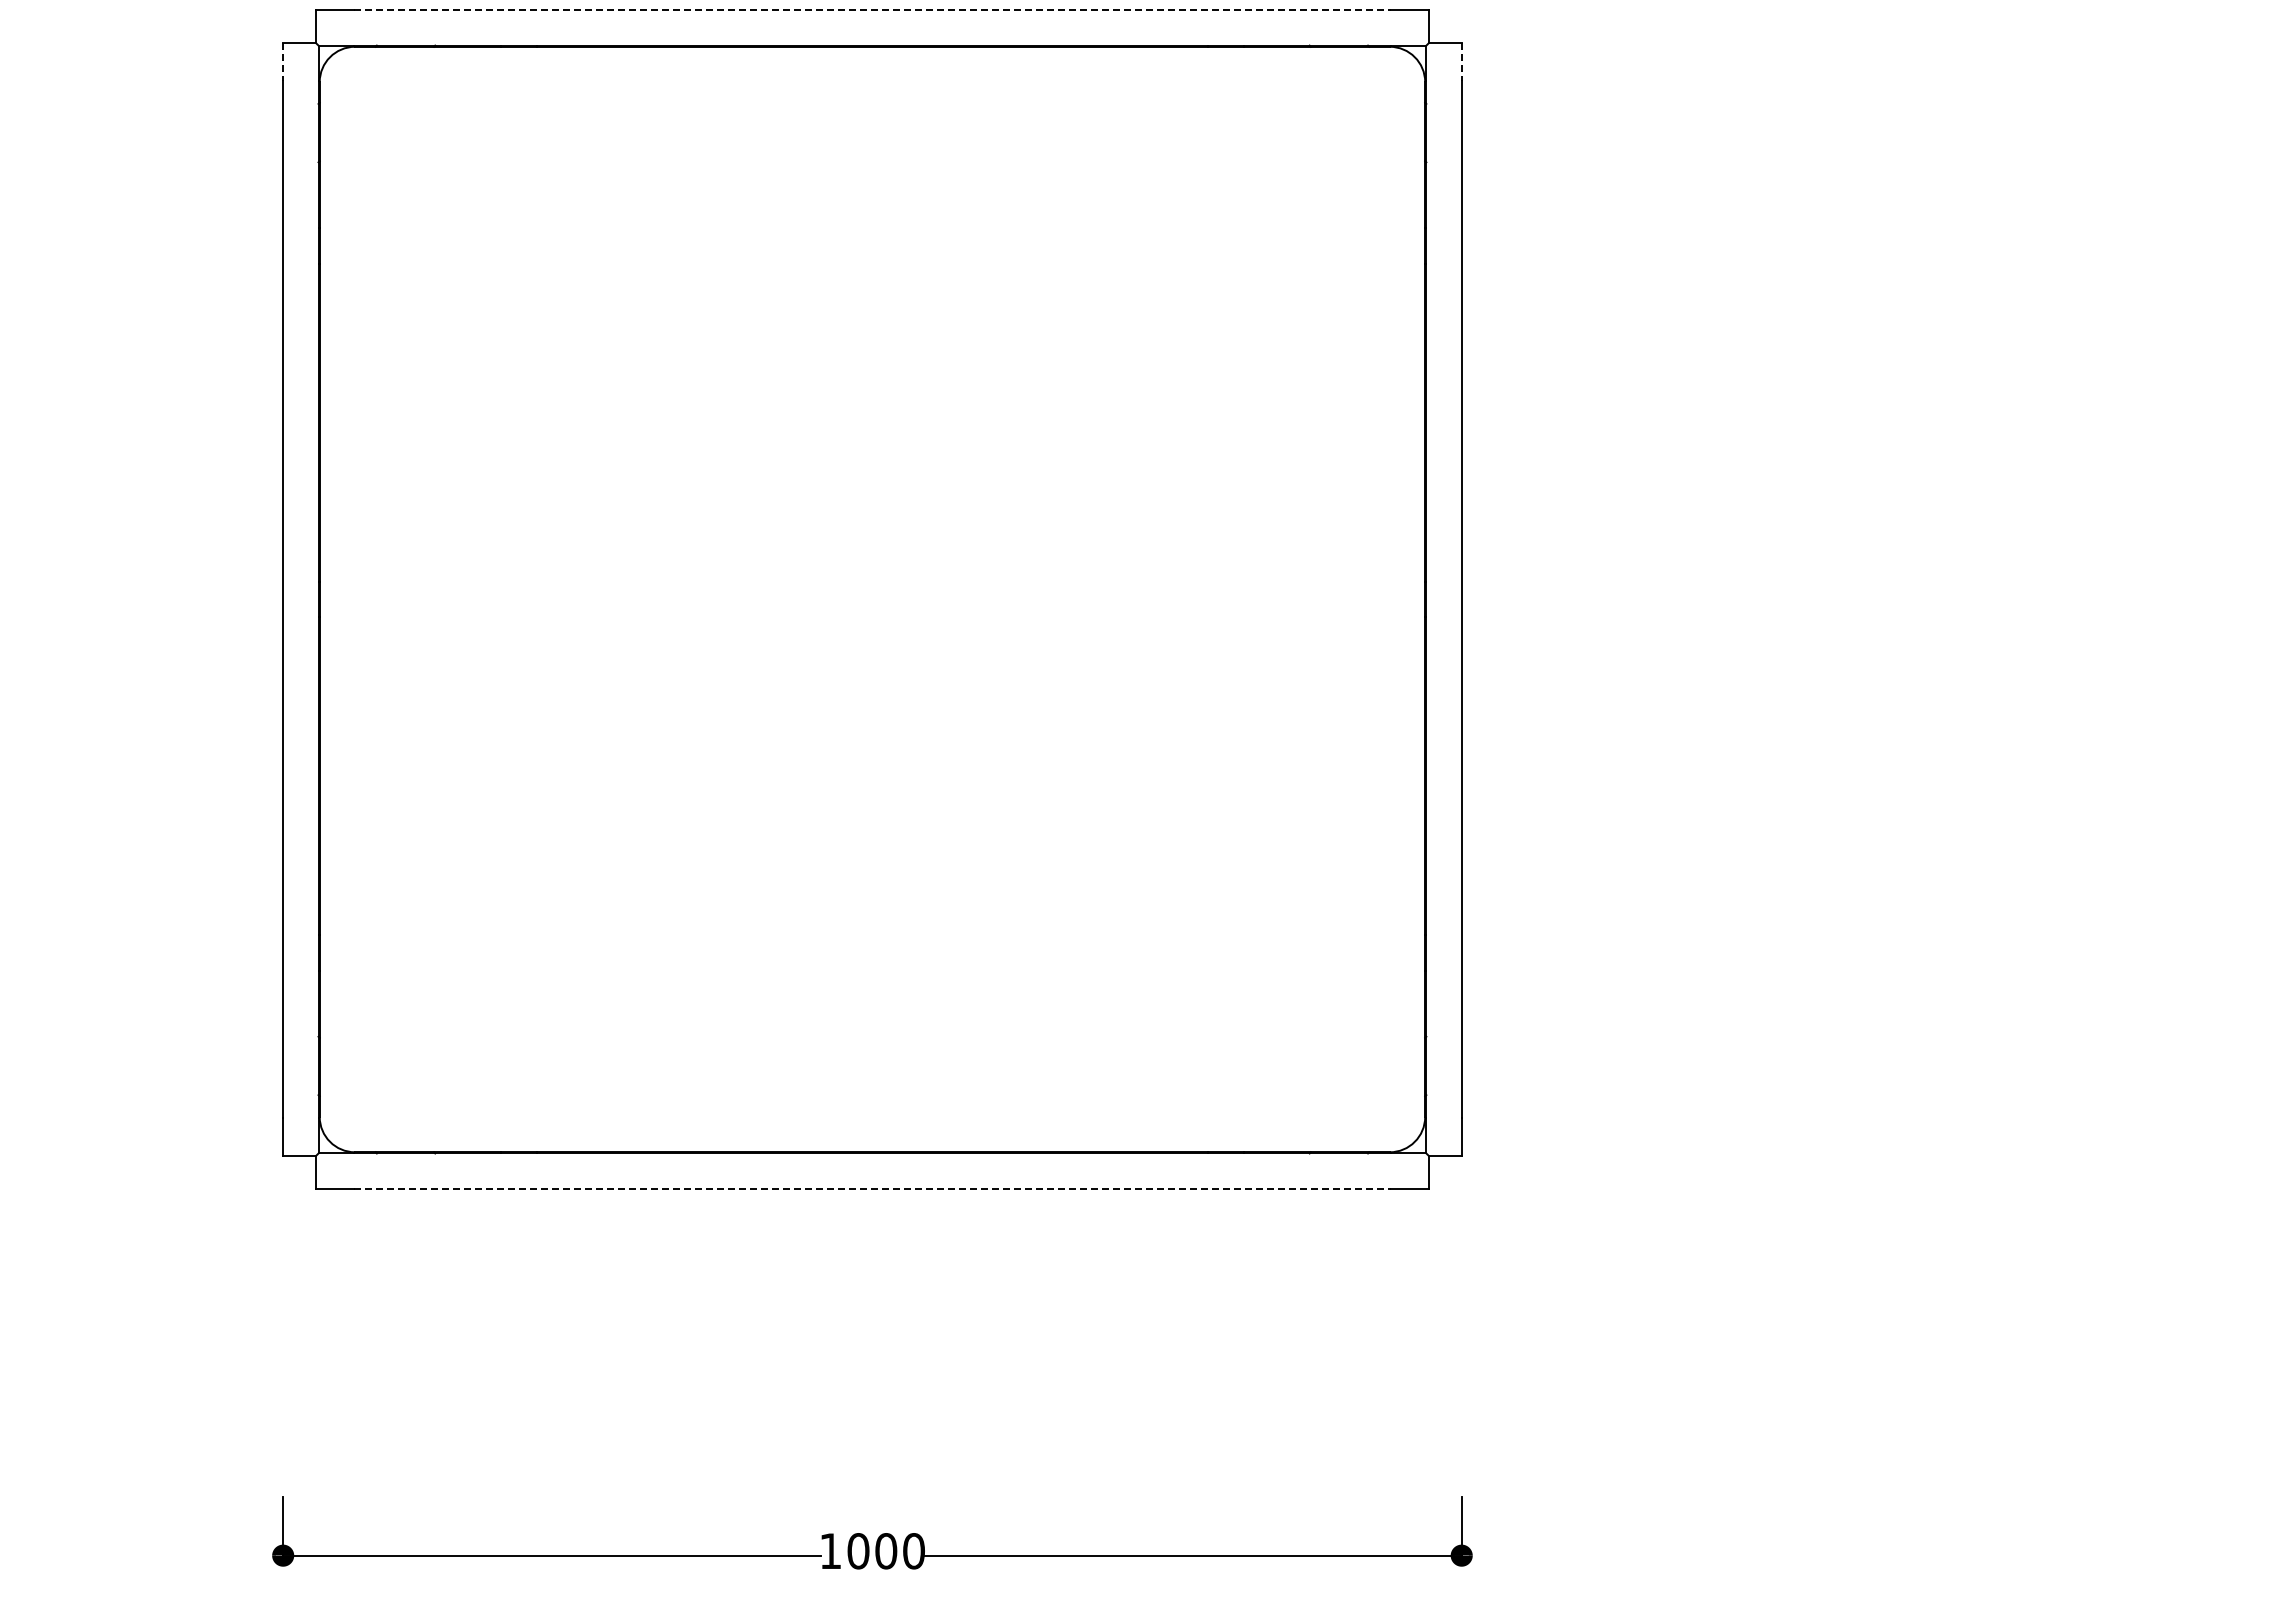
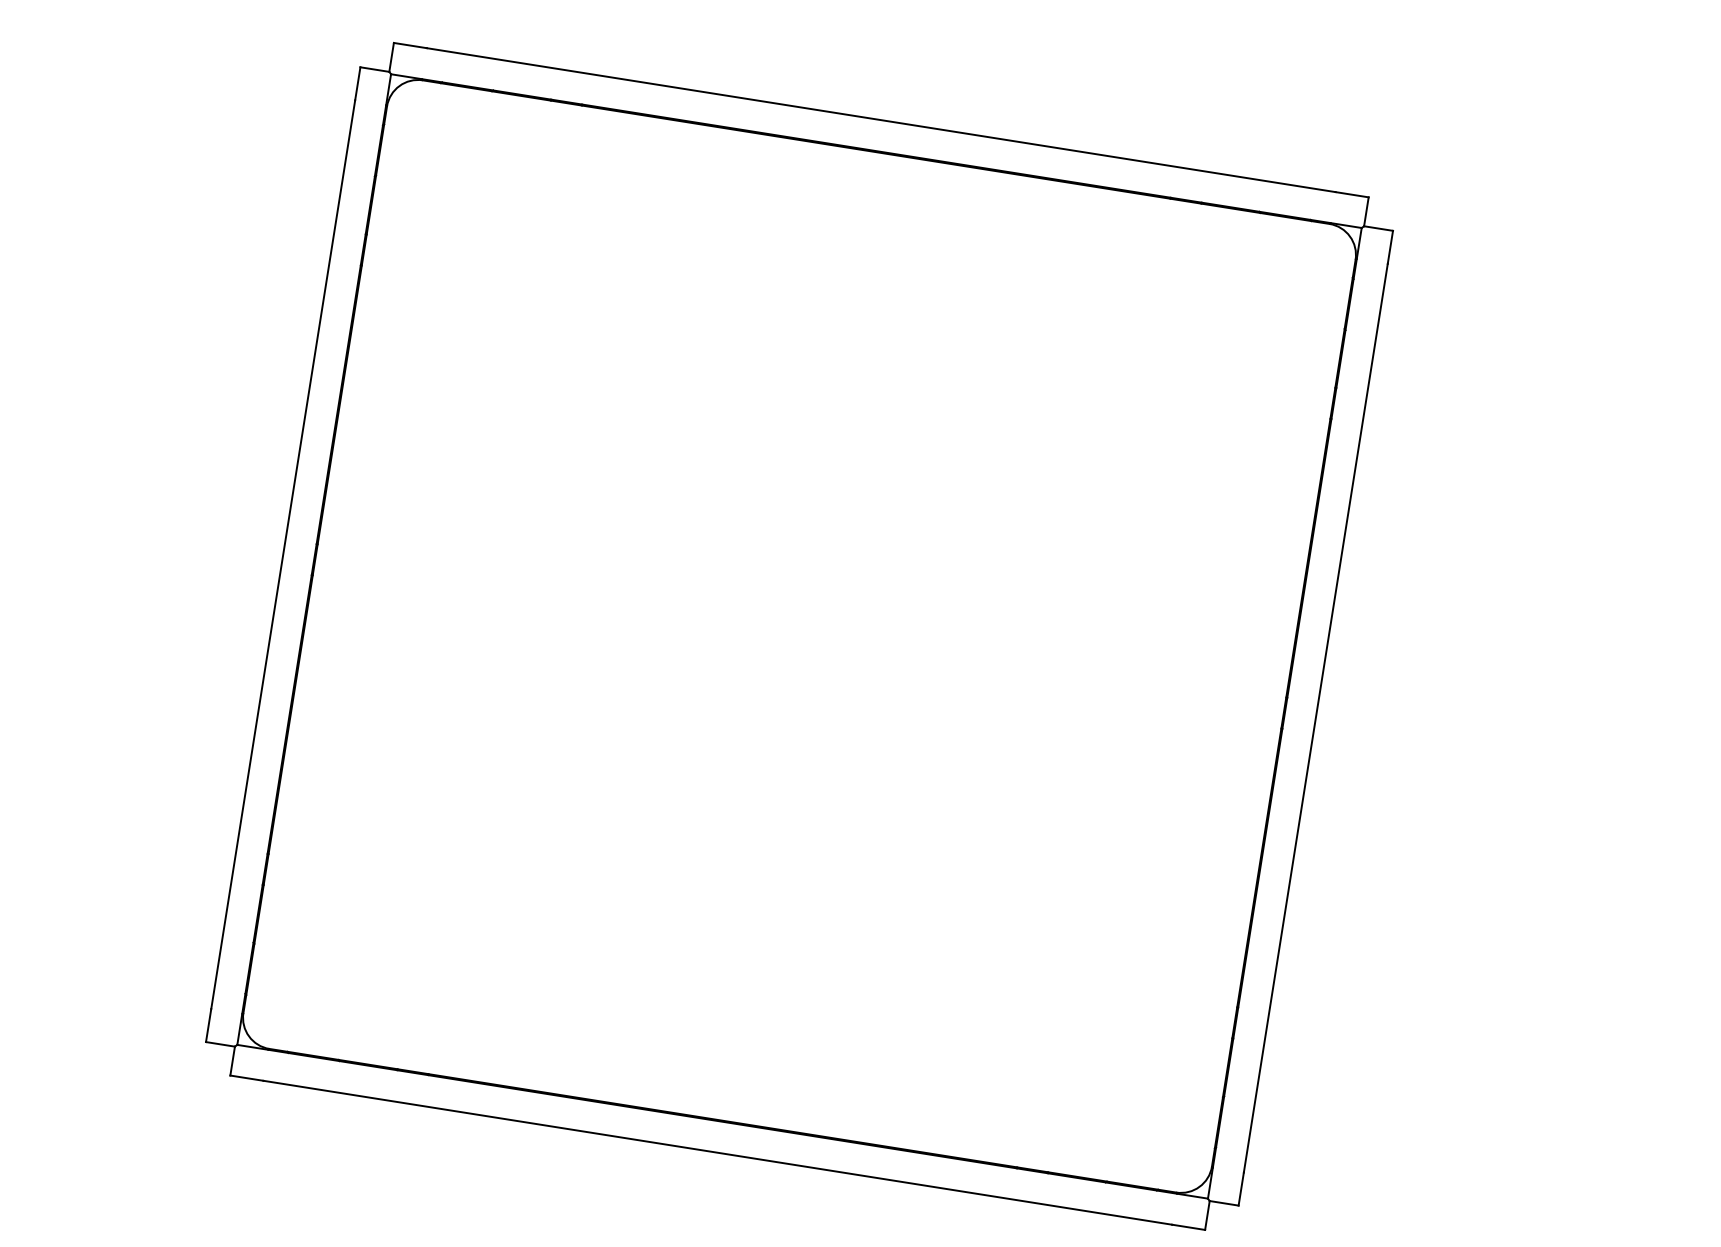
line: (872, 10) -> (881, 120), dashed -> solid
line: (283, 62) -> (358, 84), dashed -> solid
line: (1461, 62) -> (1390, 247), dashed -> solid
line: (872, 1188) -> (717, 1152), dashed -> solid

